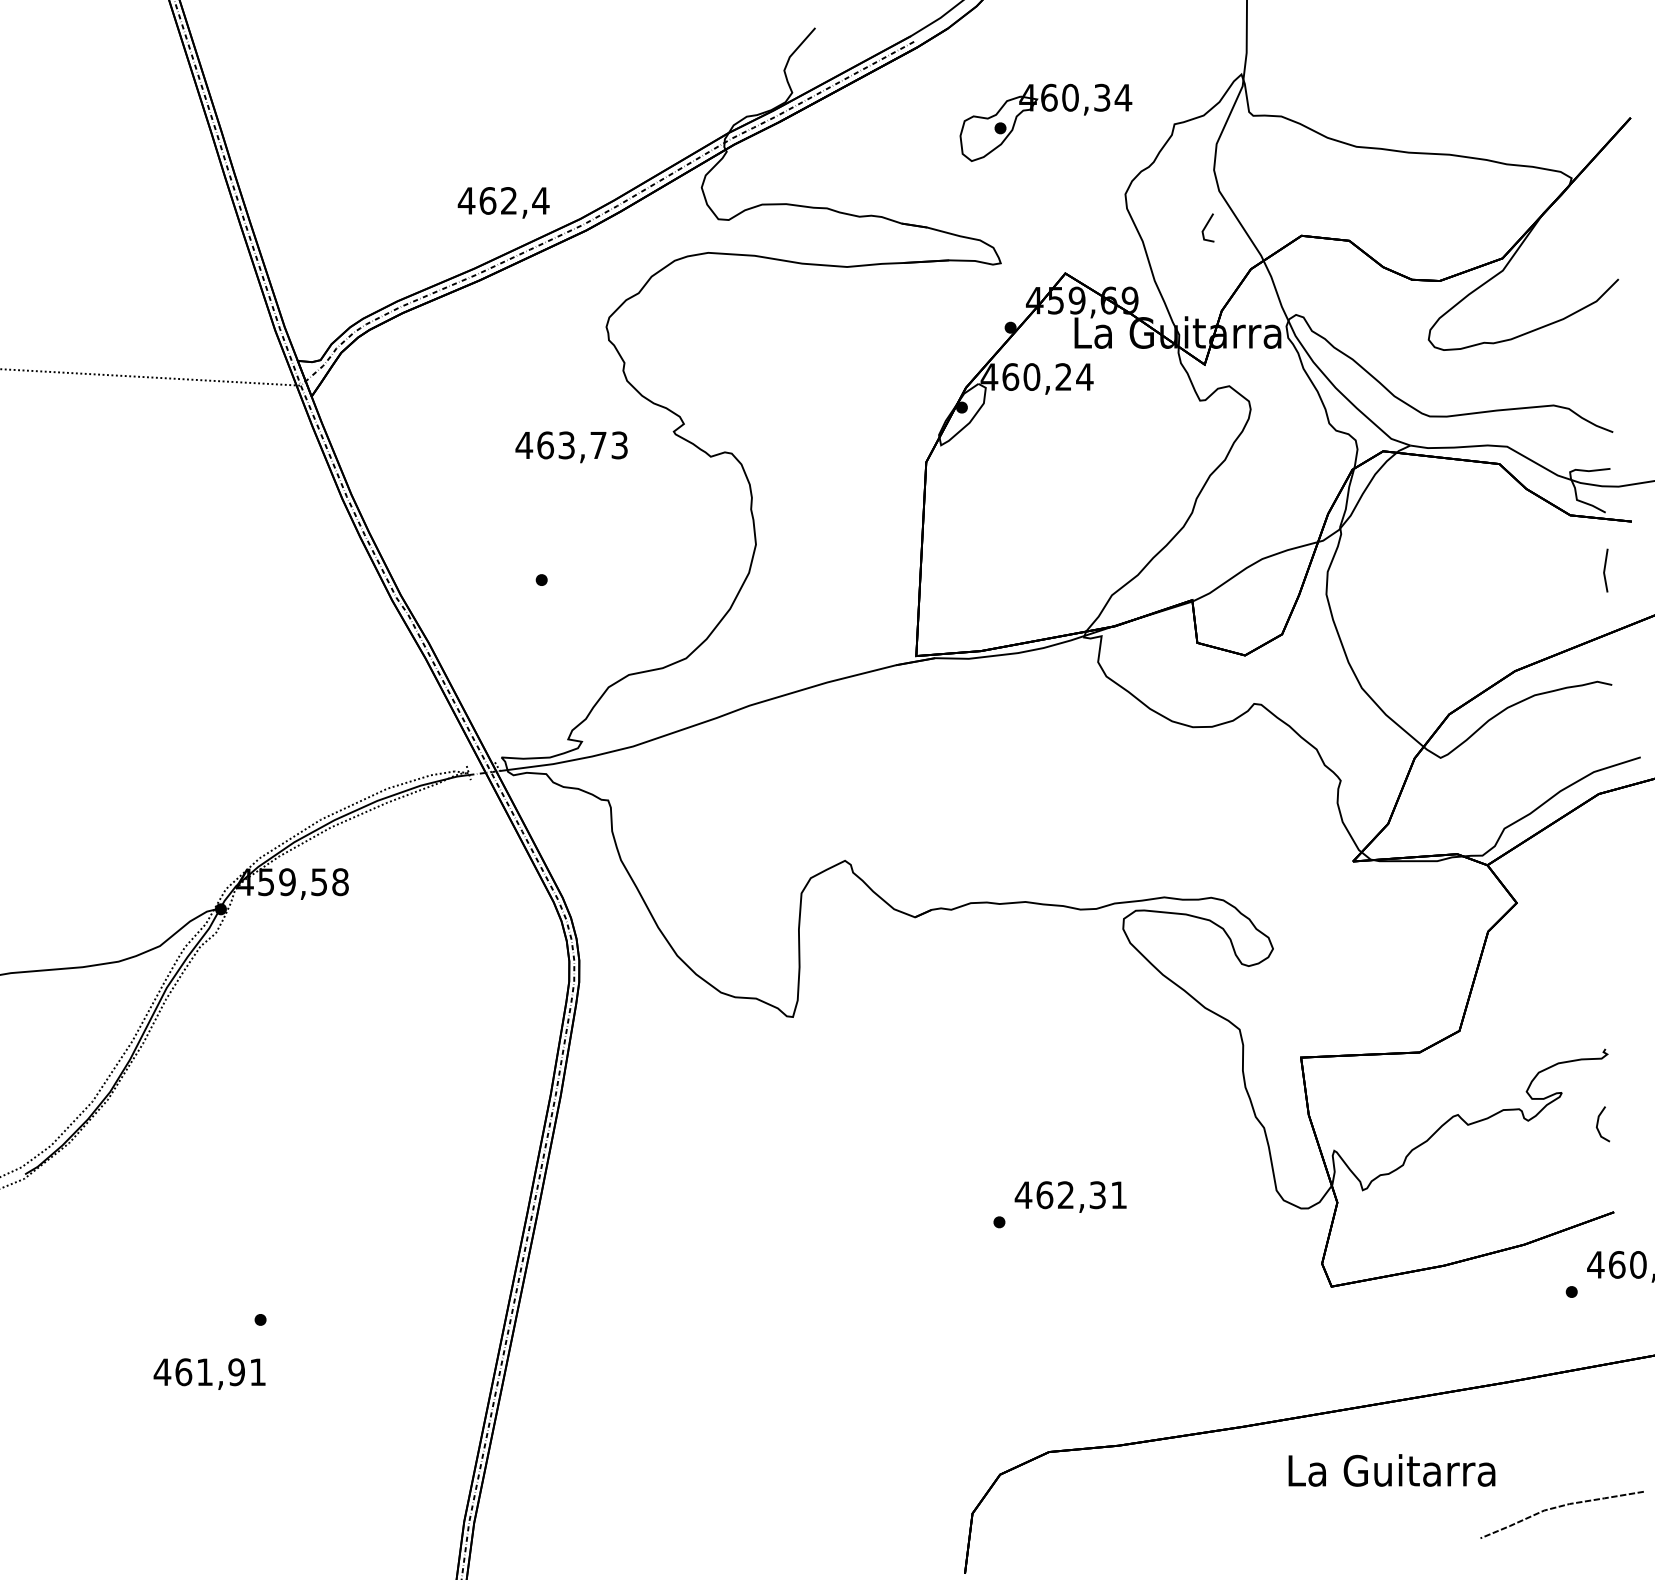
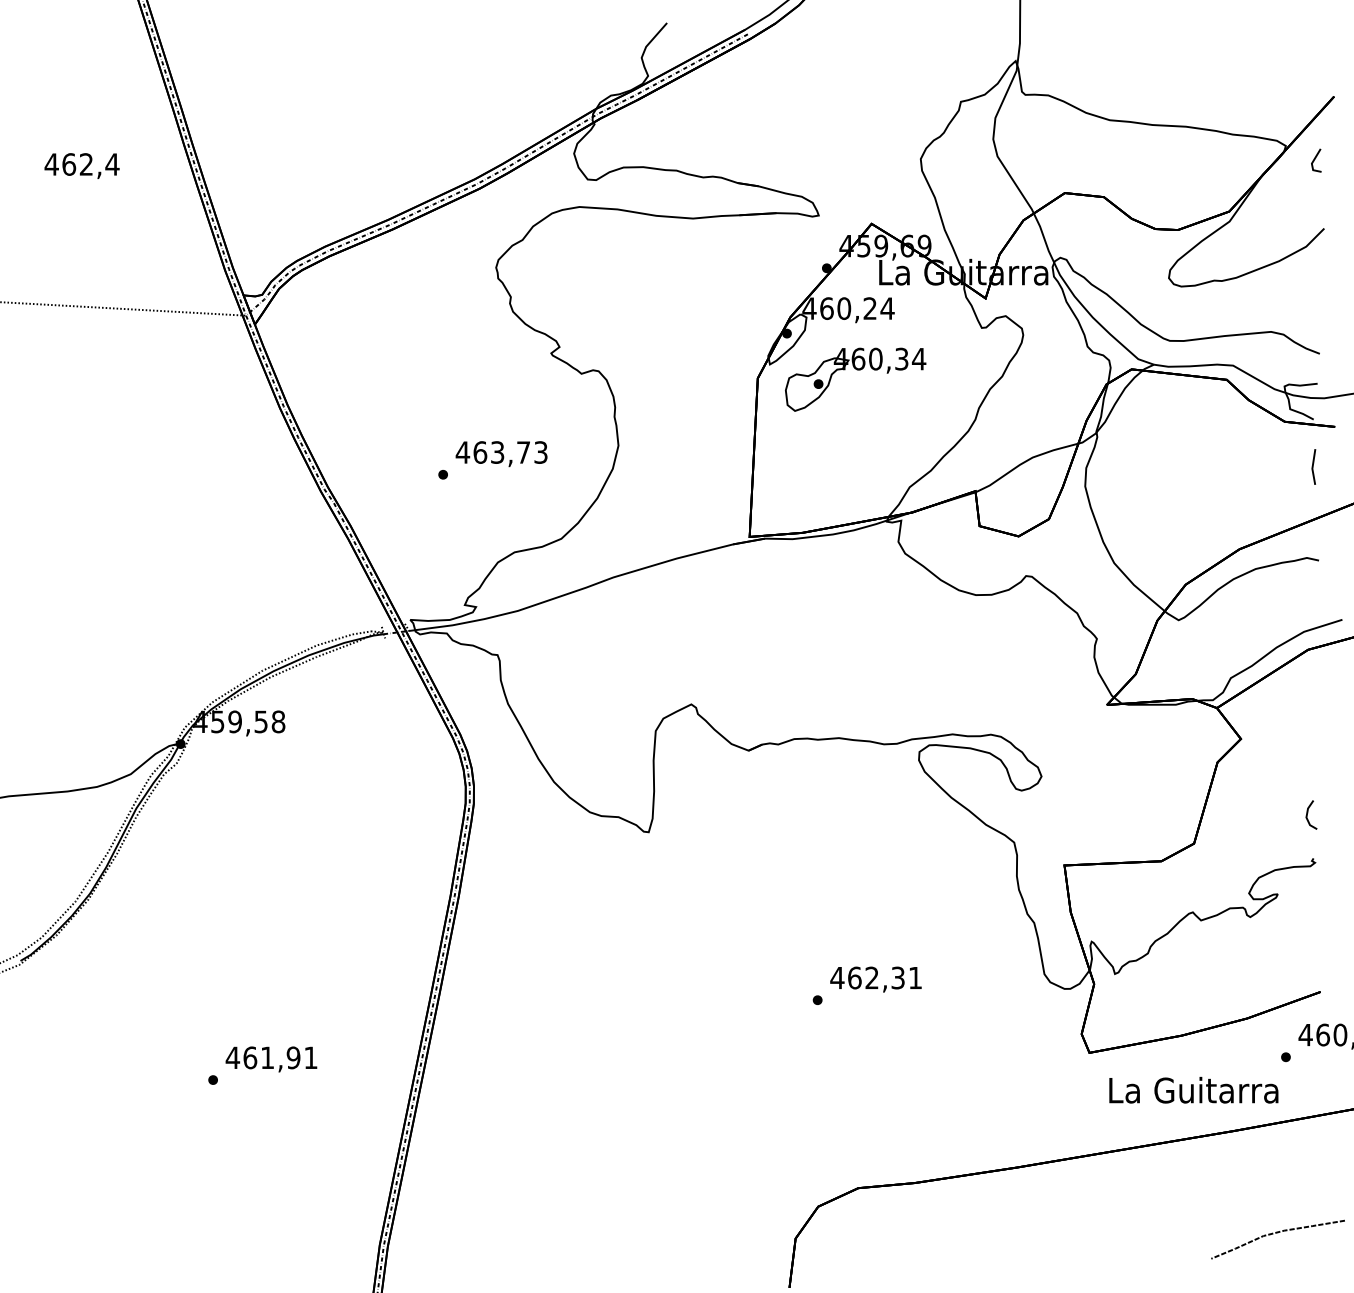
part: (1048, 111) -> (857, 370), moved
text: (503, 202) -> (81, 165), moved
line: (1206, 226) -> (1315, 159), moved
text: (571, 447) -> (501, 454), moved
line: (1599, 1122) -> (1308, 813), moved
text: (209, 1374) -> (271, 1059), moved
text: (1391, 1469) -> (1193, 1089), moved

